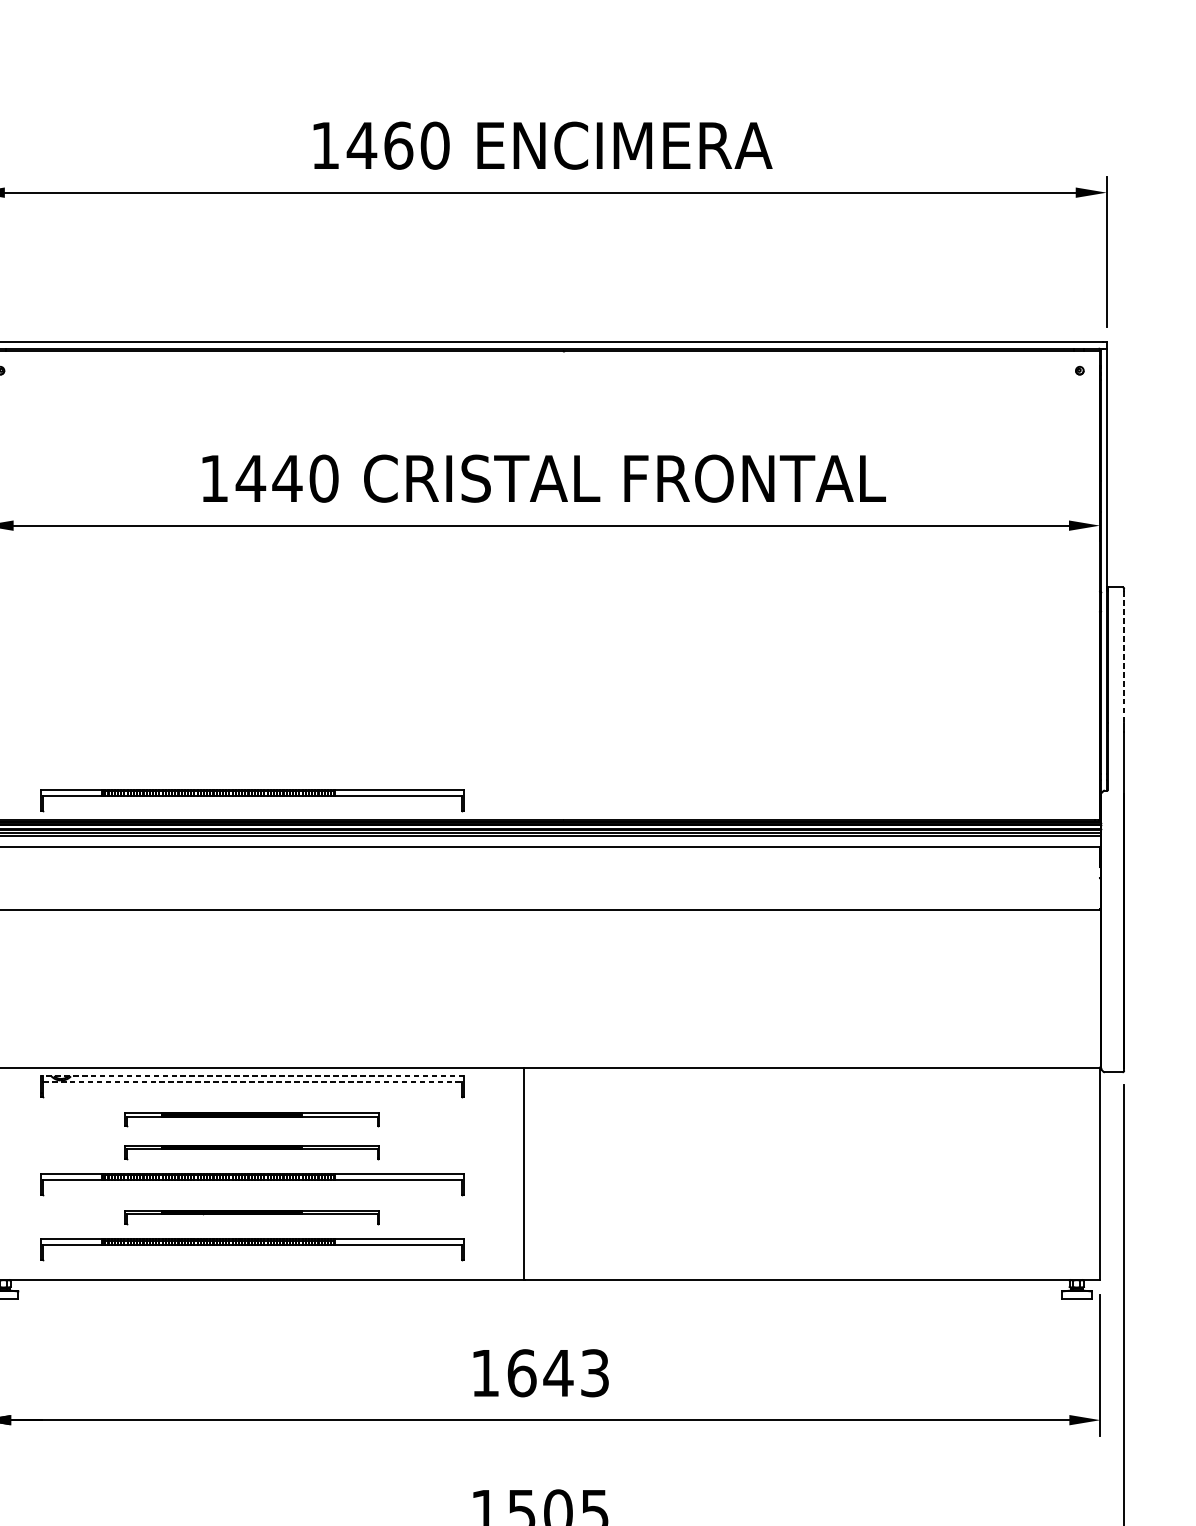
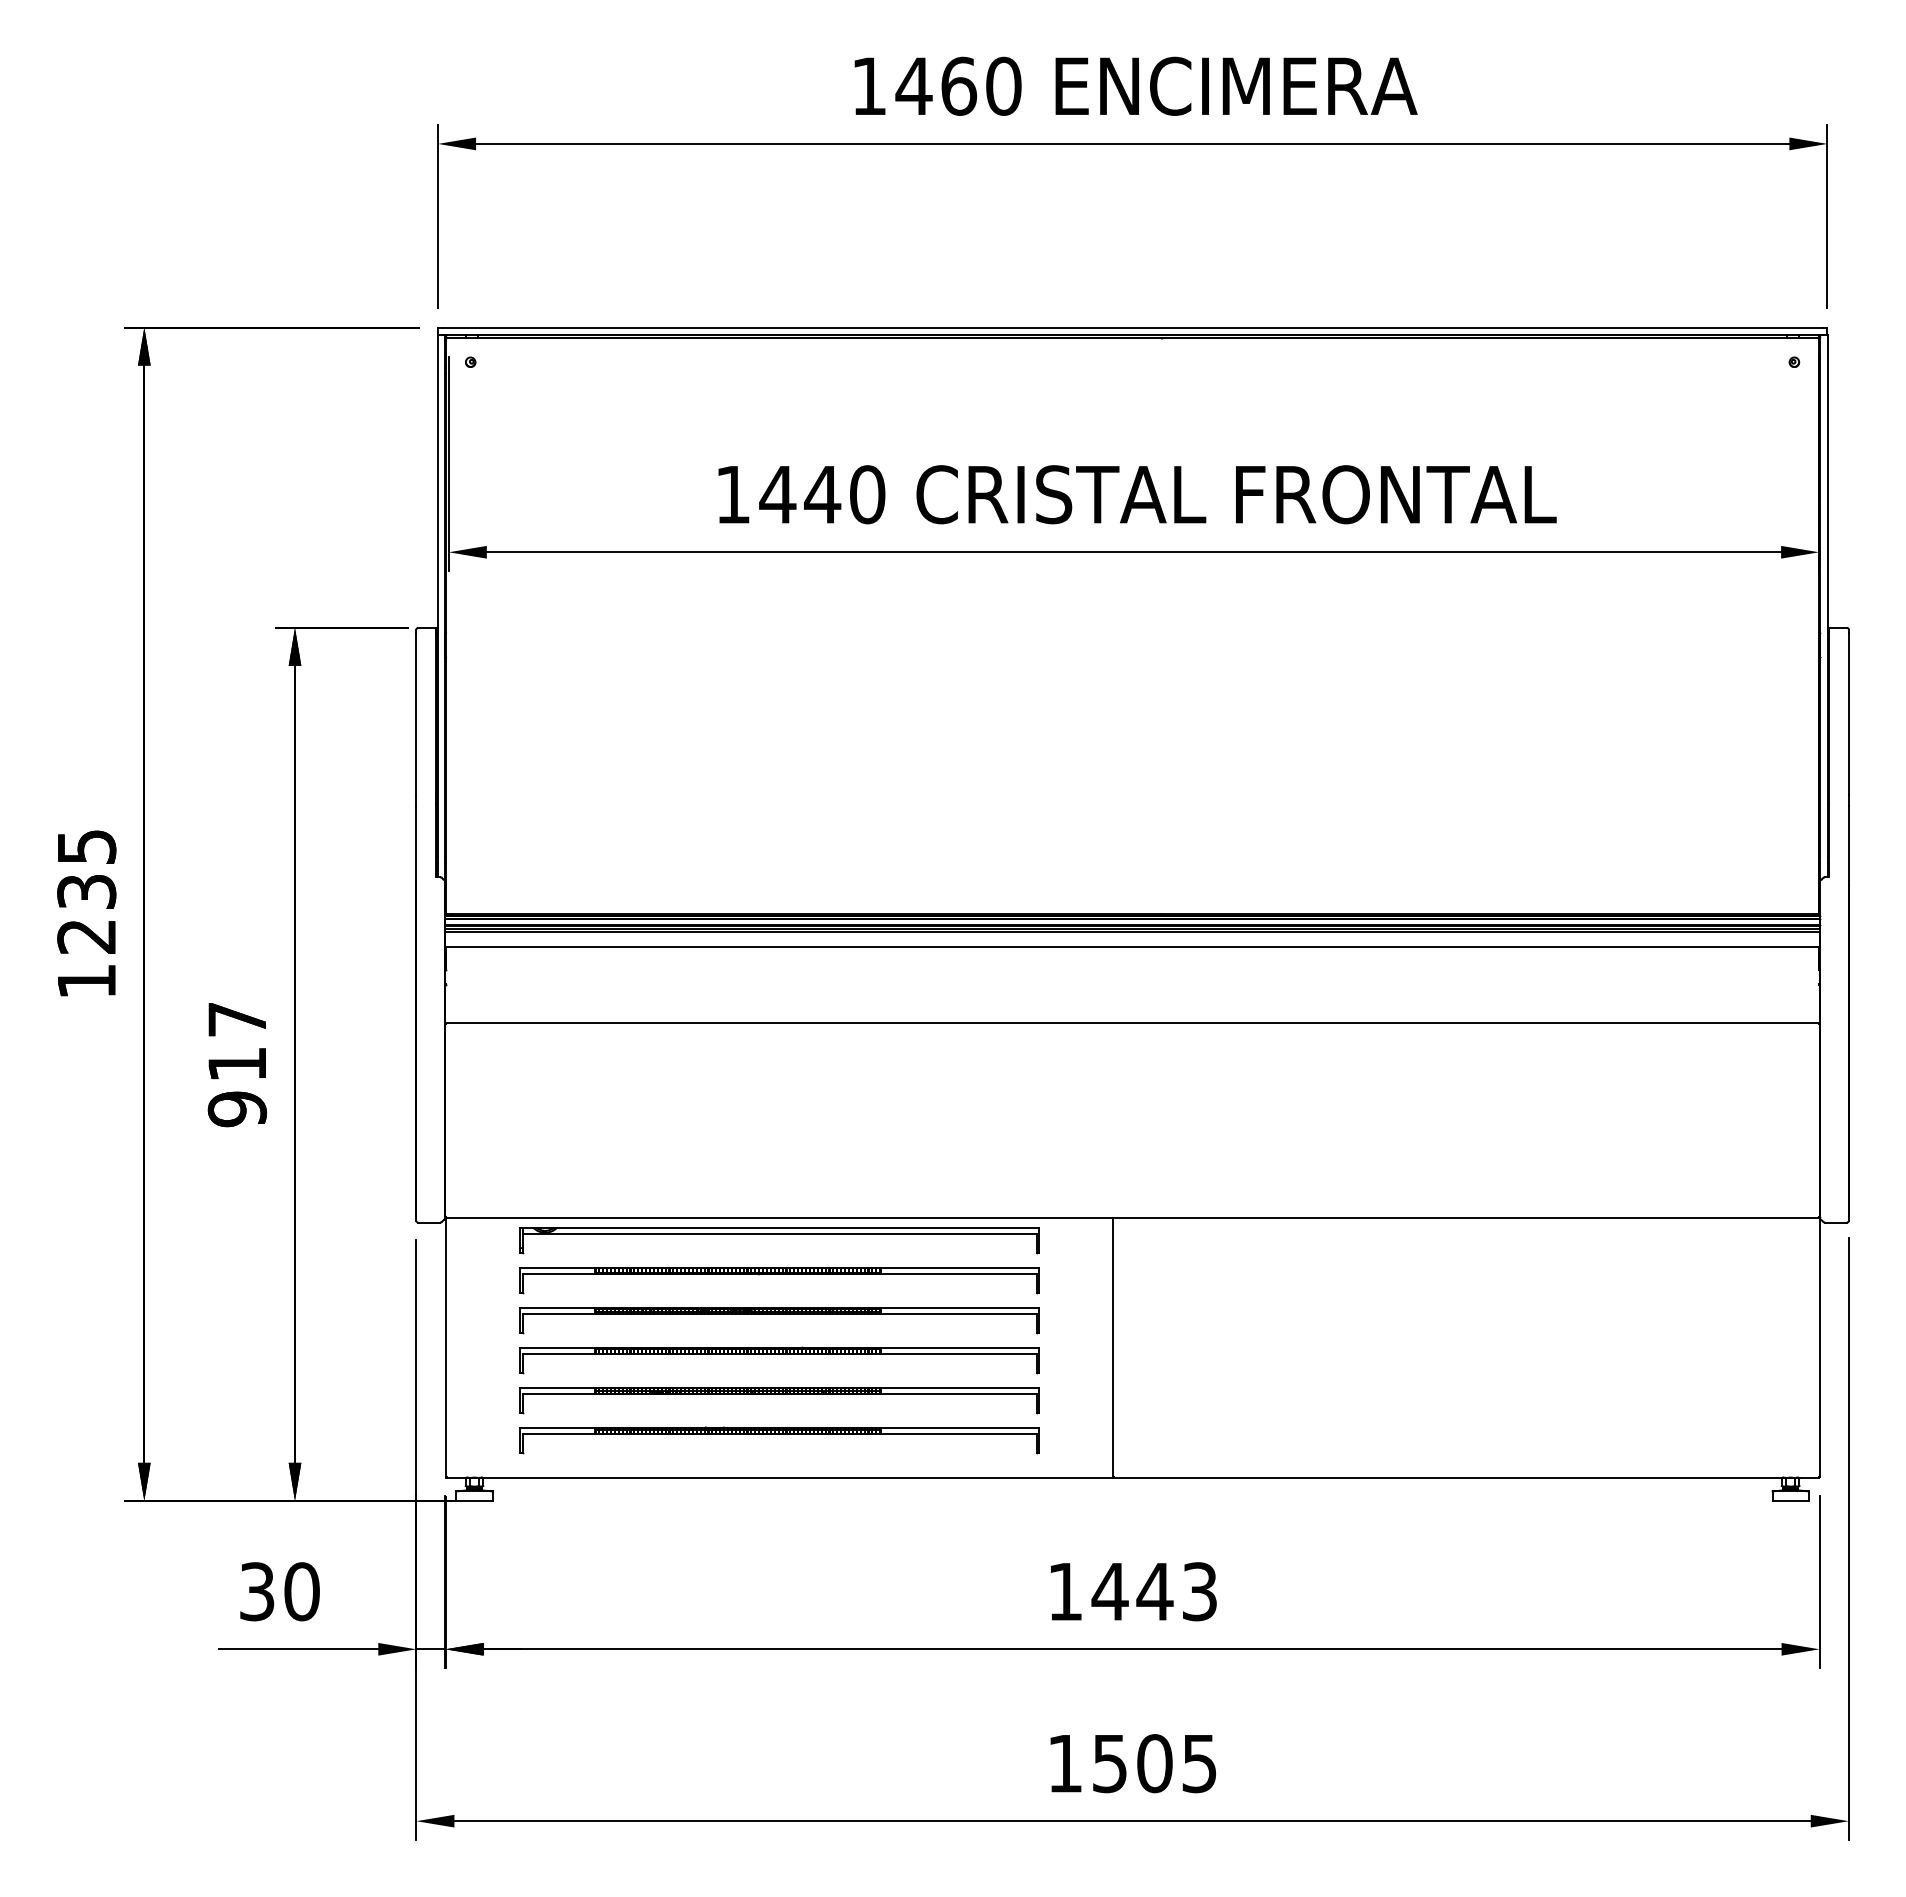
line: (1123, 657) -> (1848, 713), dashed -> solid
part: (252, 800) -> (779, 889), removed
line: (252, 1076) -> (779, 1227), dashed -> solid
line: (252, 1081) -> (779, 1234), dashed -> solid
part: (252, 1119) -> (779, 1280), size x1.67
part: (252, 1152) -> (779, 1320), size x1.67
part: (252, 1217) -> (779, 1400), size x1.67
text: (521, 1373) -> (1109, 1591), 1643 -> 1443

